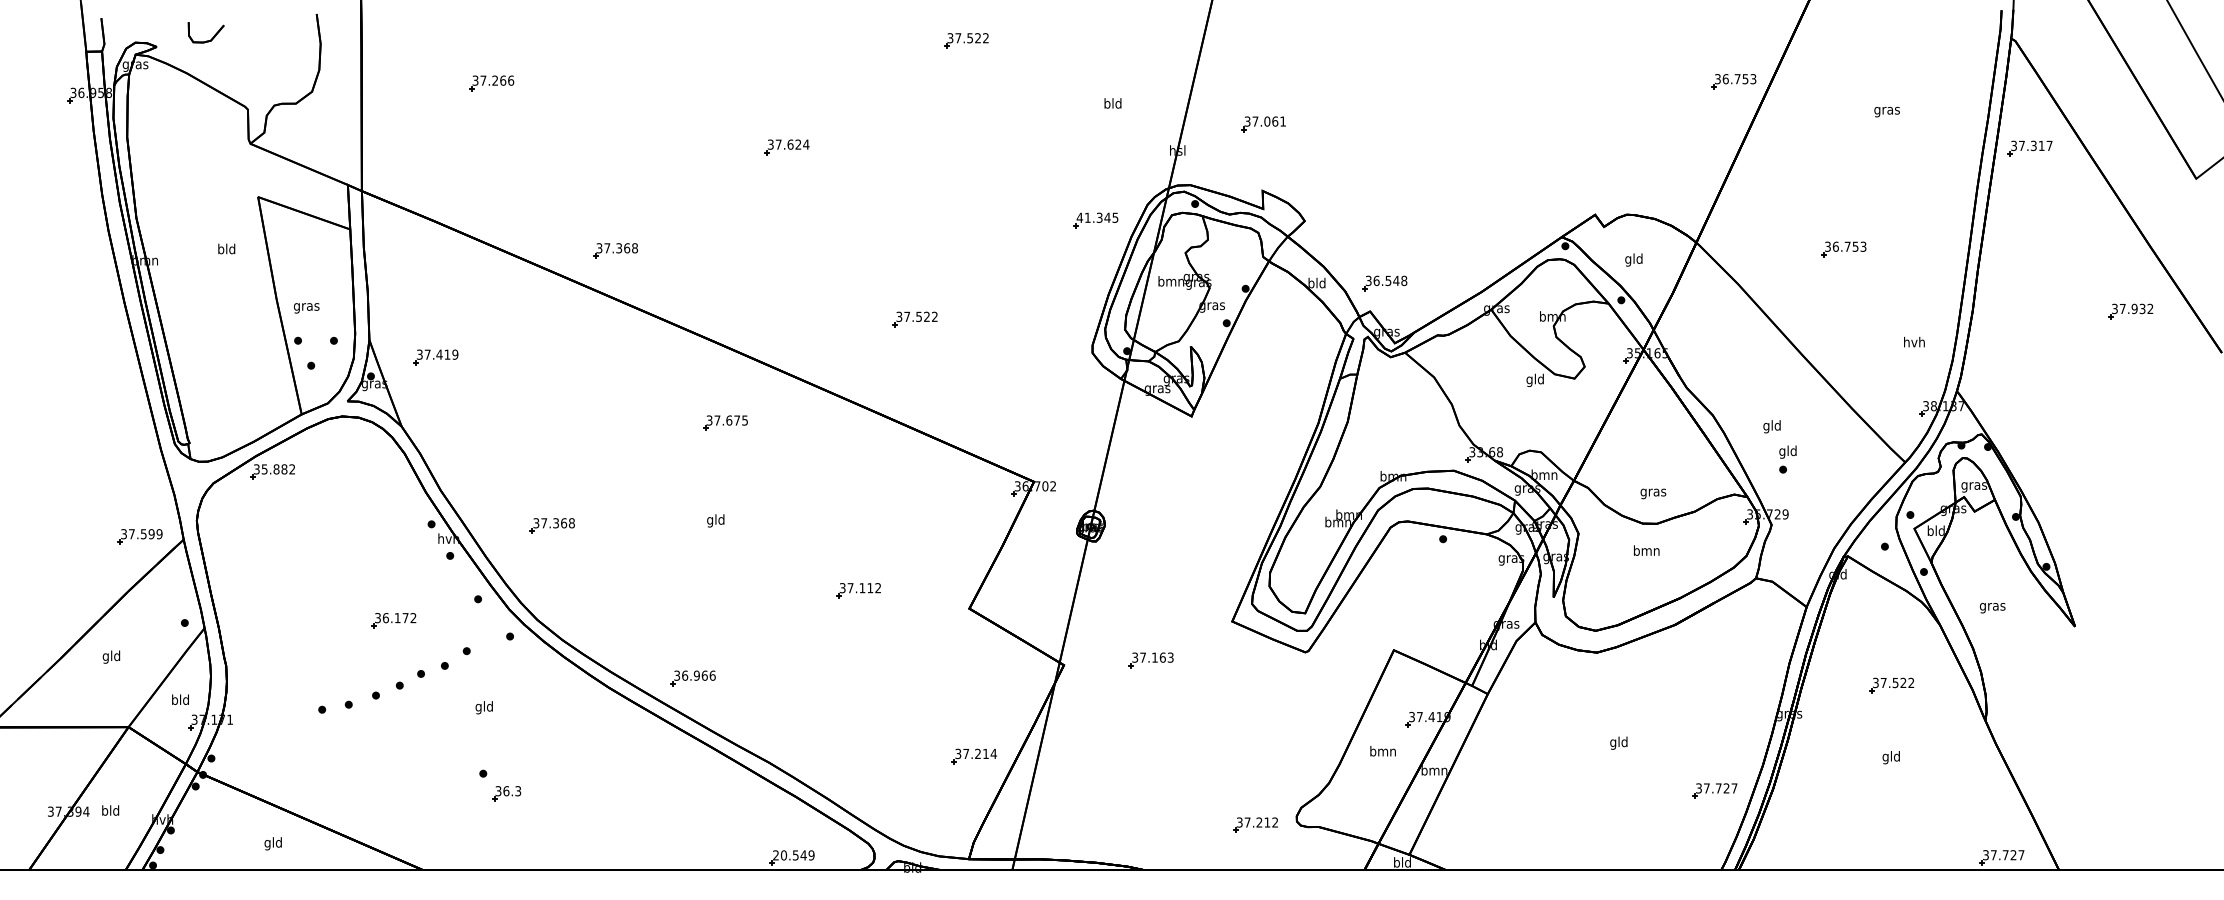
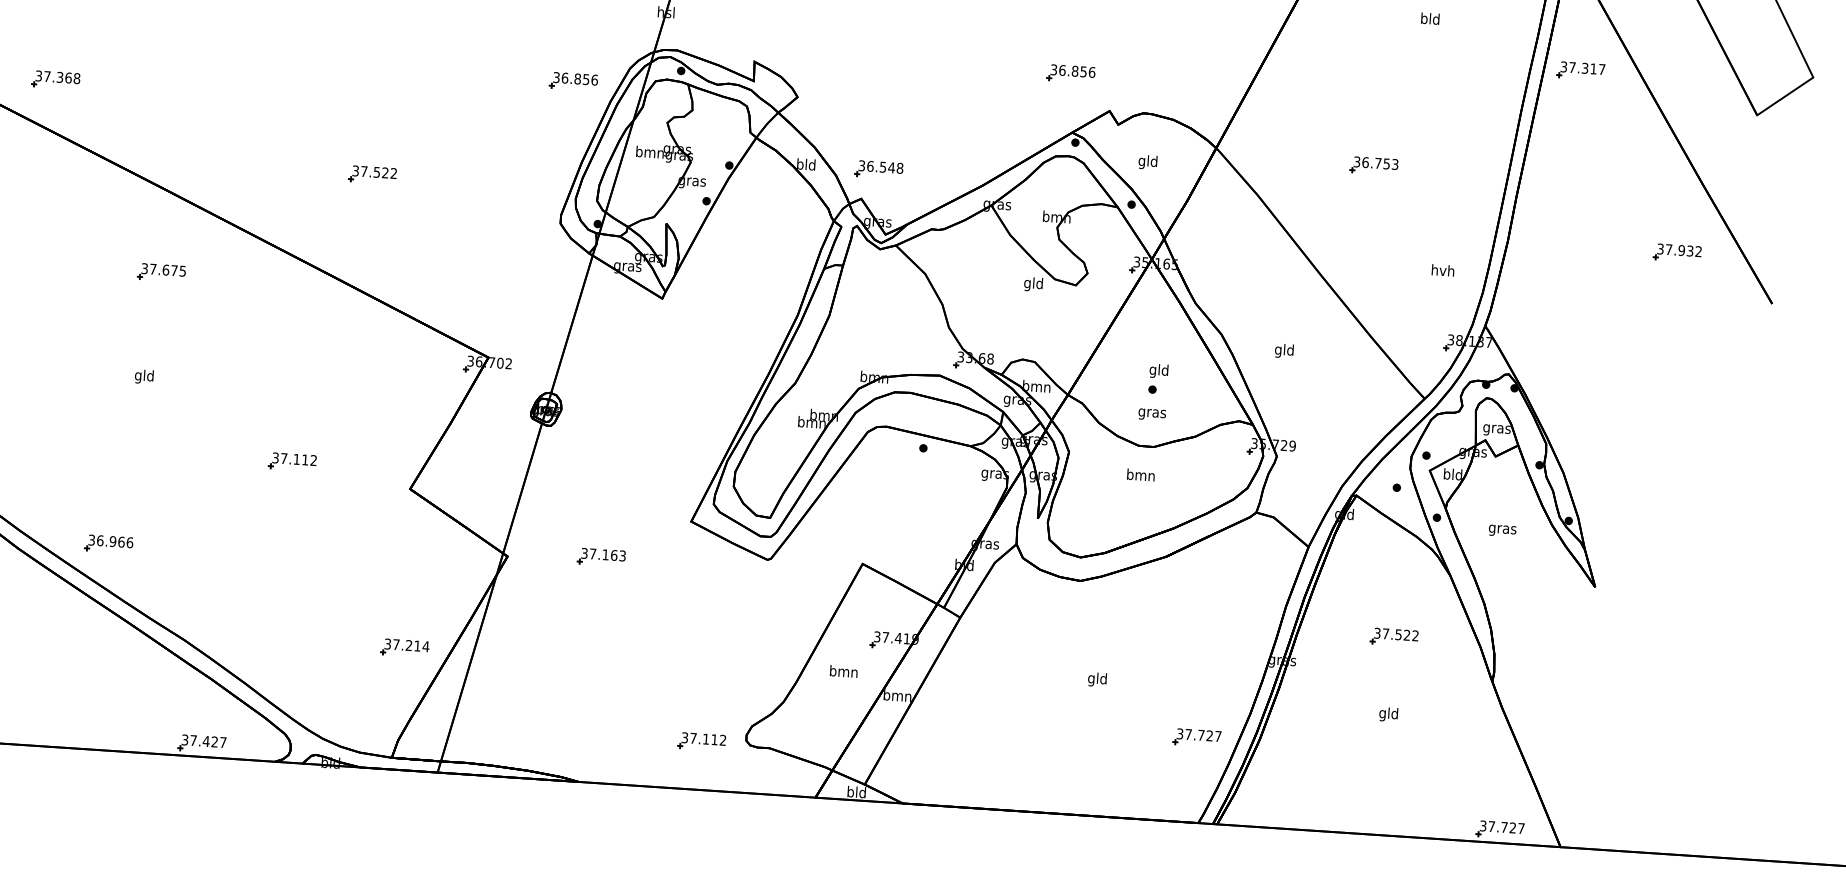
text: (1886, 110) -> (1429, 19), gras -> bld
part: (1556, 182) -> (1070, 73), added
text: (1097, 217) -> (575, 78), 41.345 -> 36.856
part: (1787, 459) -> (1157, 379), moved
text: (1992, 608) -> (1502, 531), moved
text: (1259, 822) -> (706, 739), 37.212 -> 37.112
text: (793, 855) -> (203, 741), 20.549 -> 37.427

